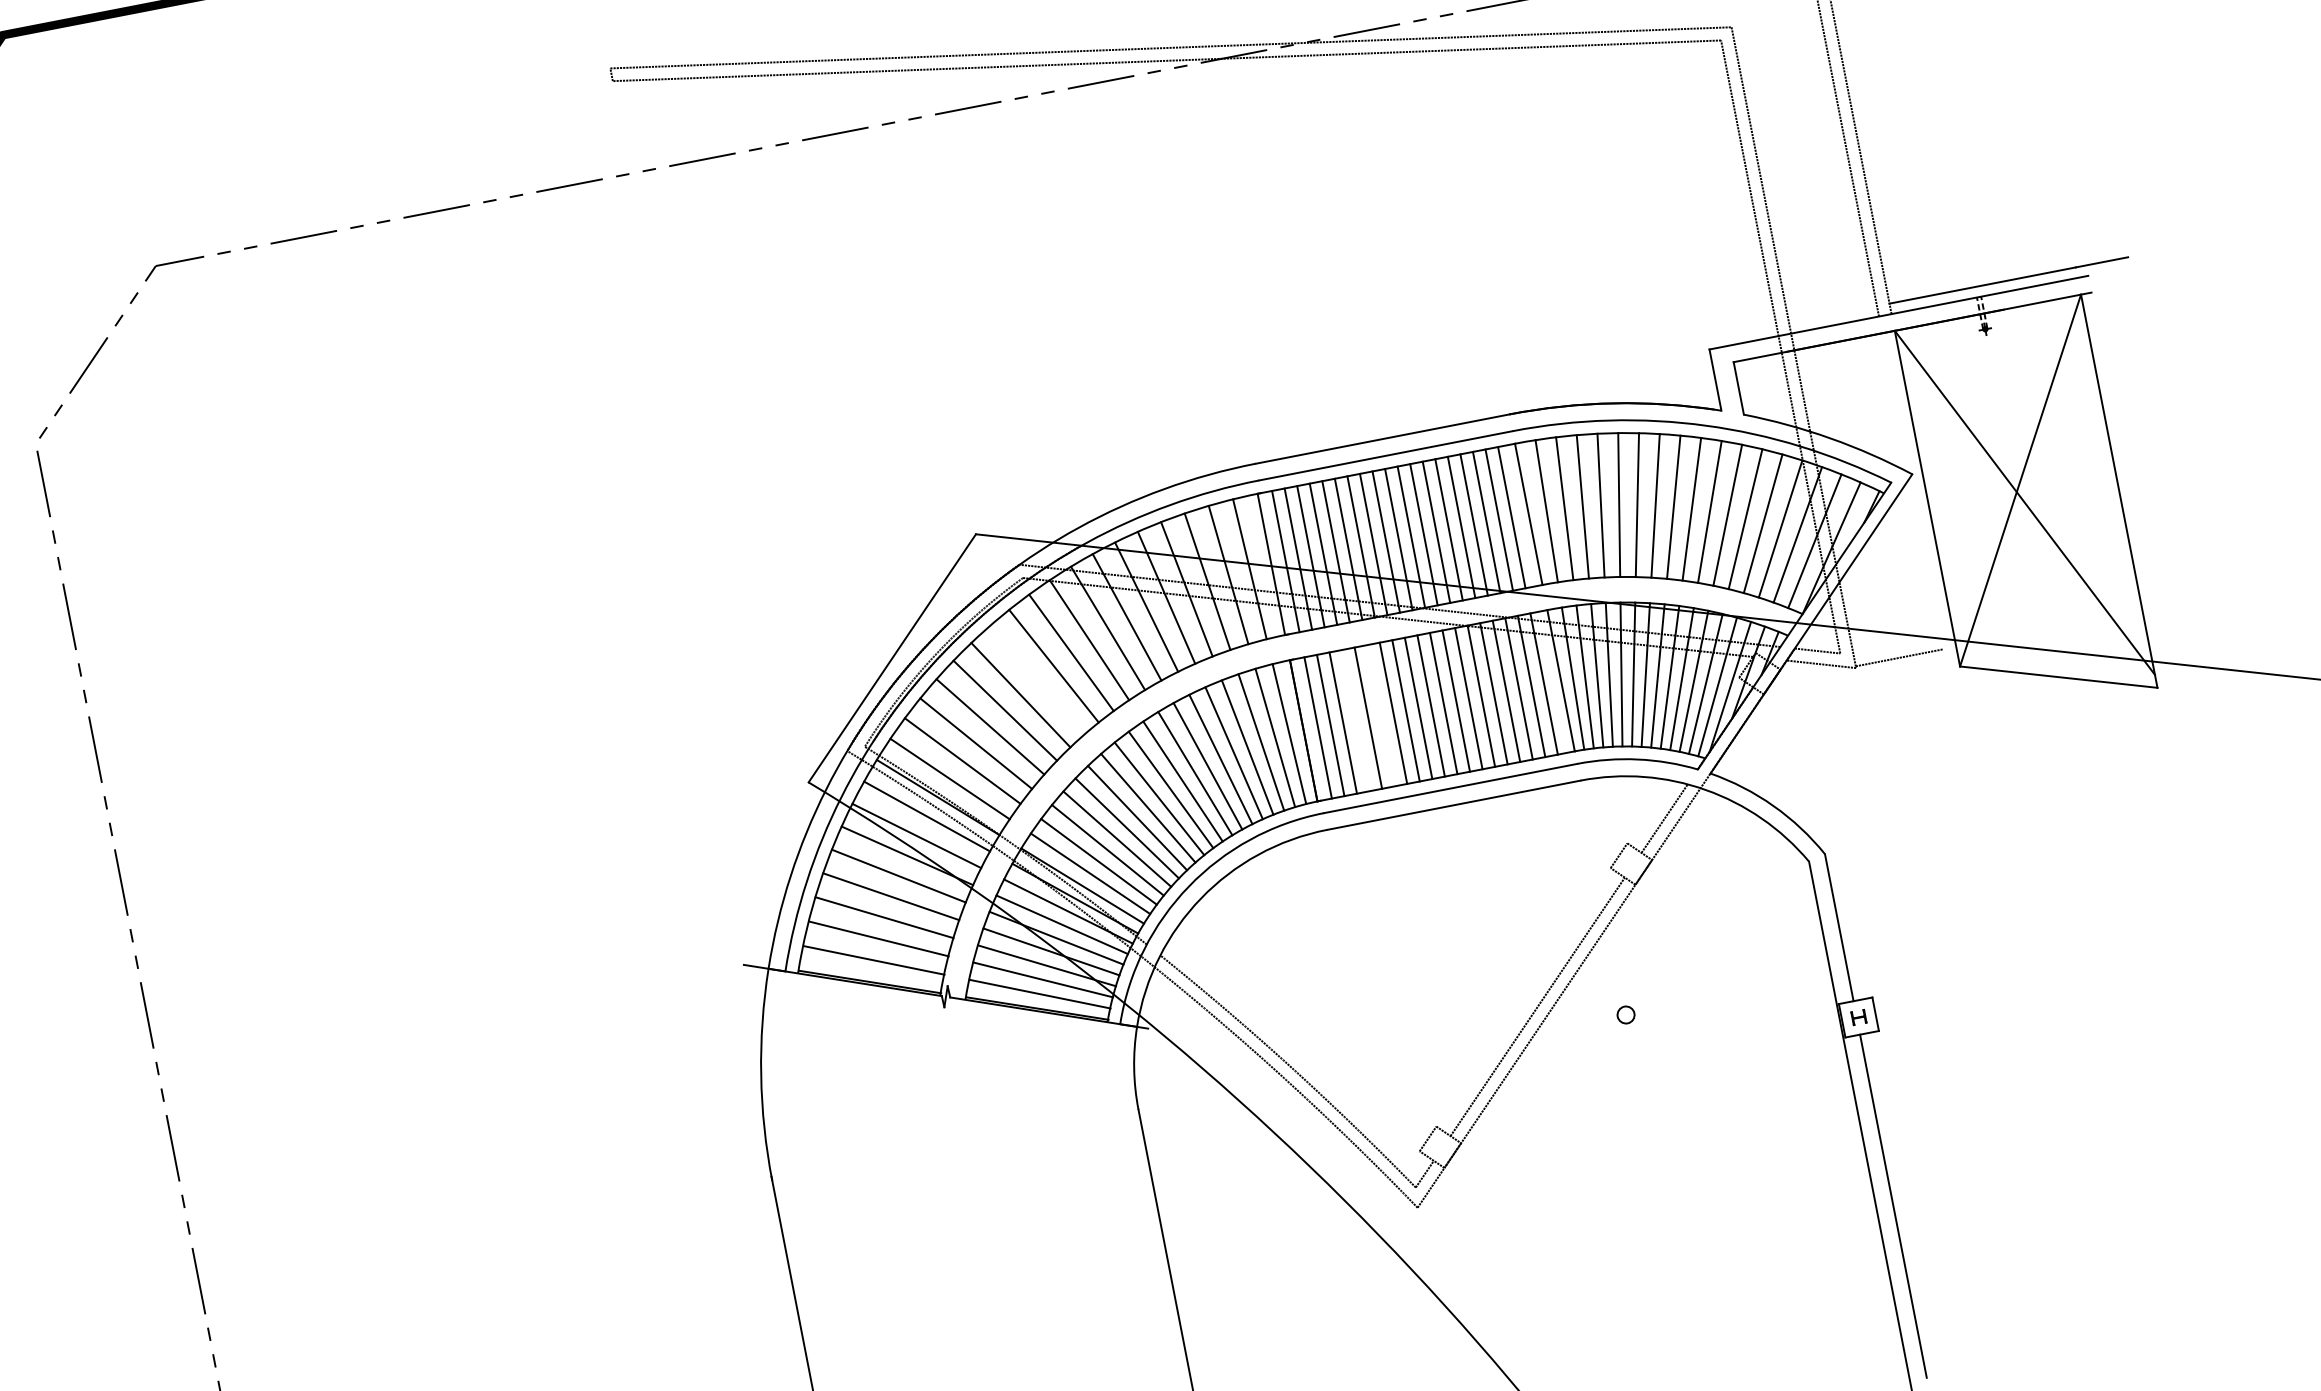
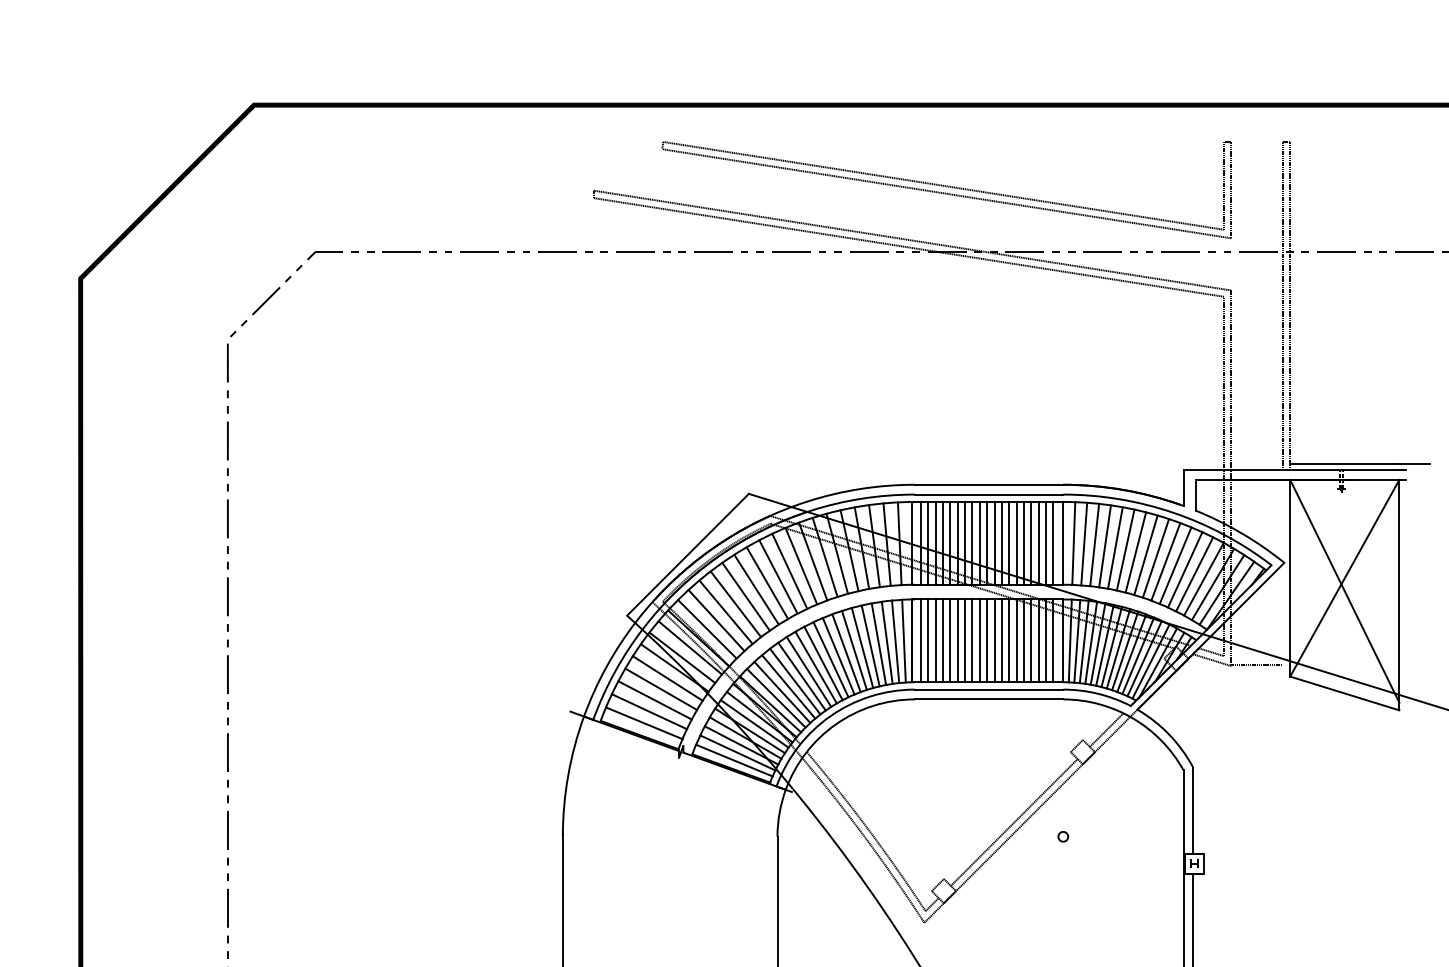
line: (1037, 679) -> (767, 582), added
line: (1380, 715) -> (957, 640), added
line: (1354, 720) -> (942, 640), added

